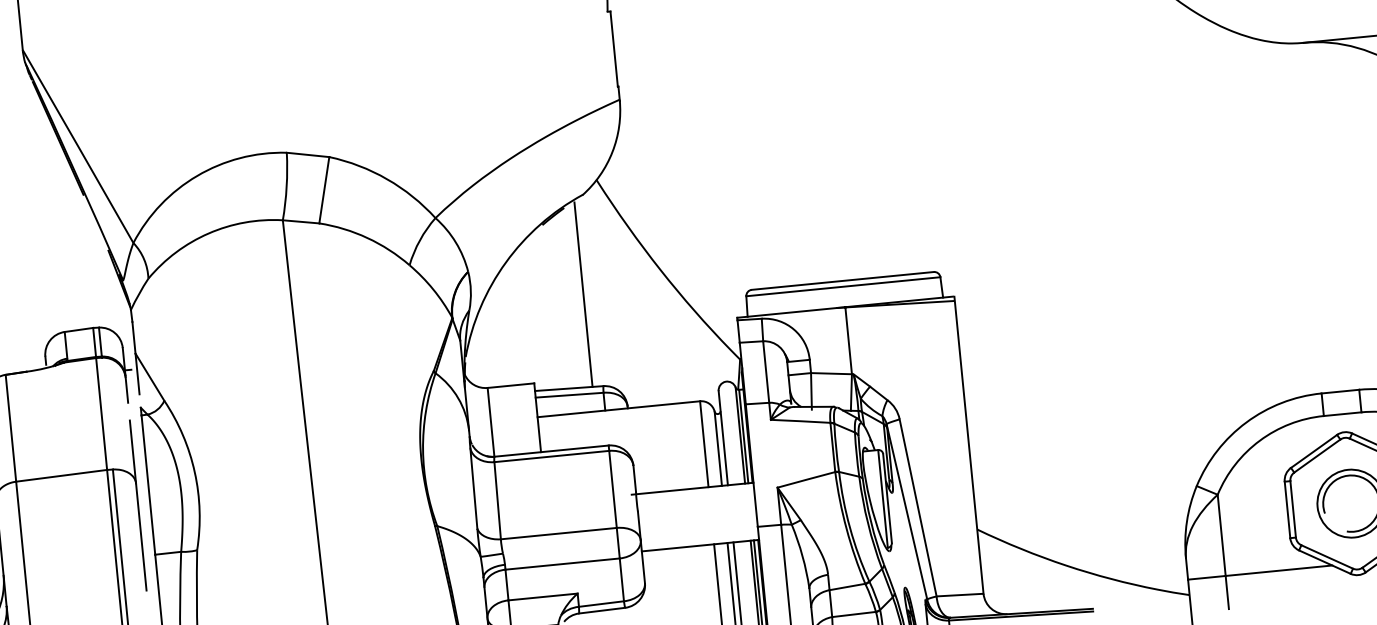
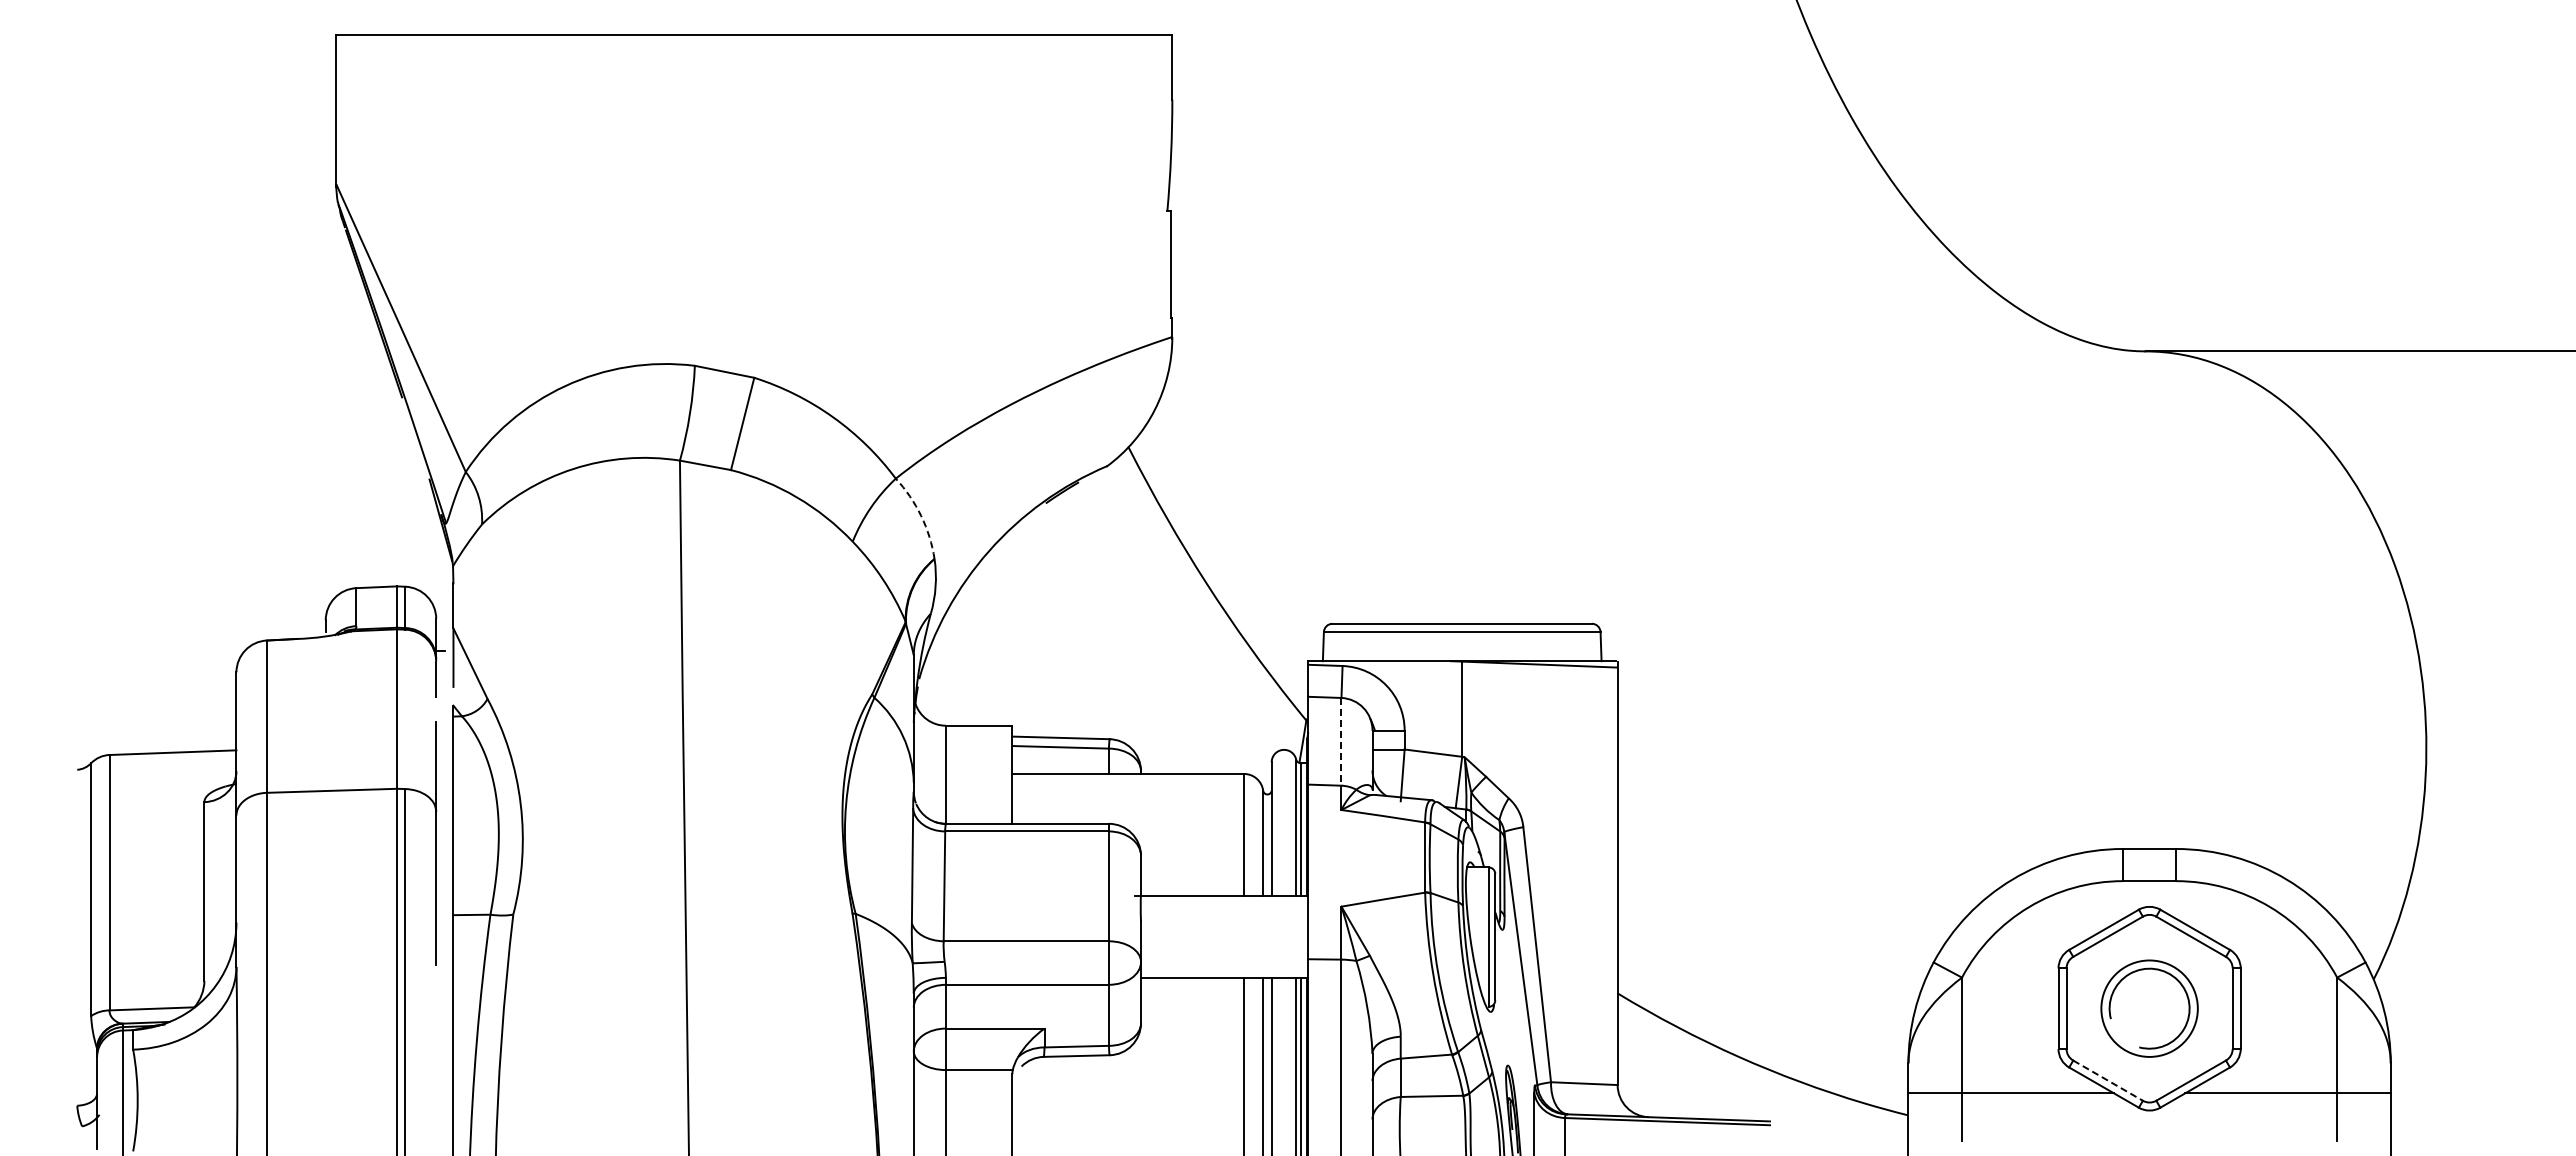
arc: (456, 242) -> (921, 515), solid -> dashed
line: (583, 294) -> (1094, 606), removed
line: (766, 371) -> (1341, 741), solid -> dashed
line: (1327, 556) -> (2108, 1080), solid -> dashed

